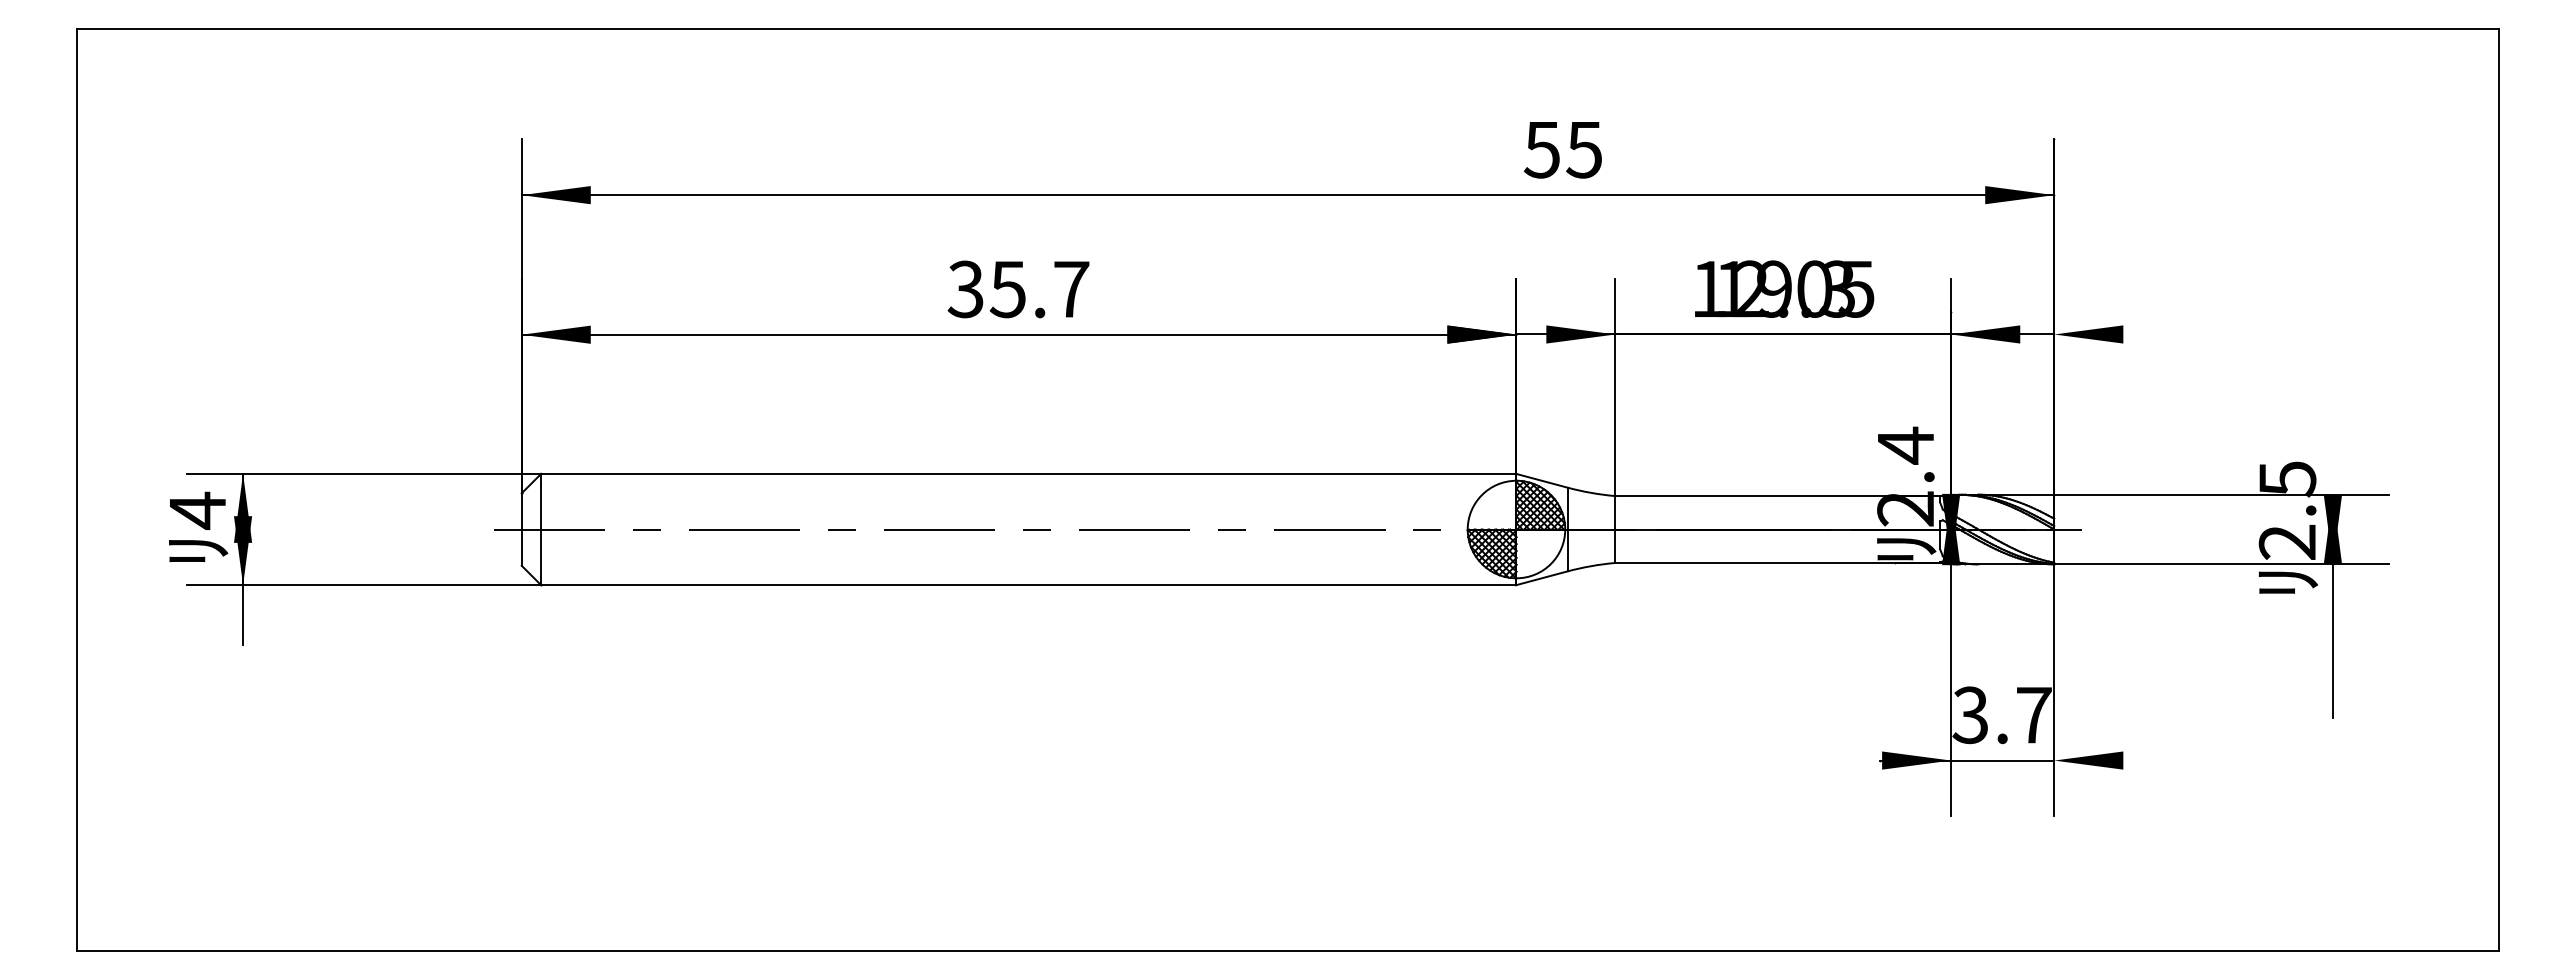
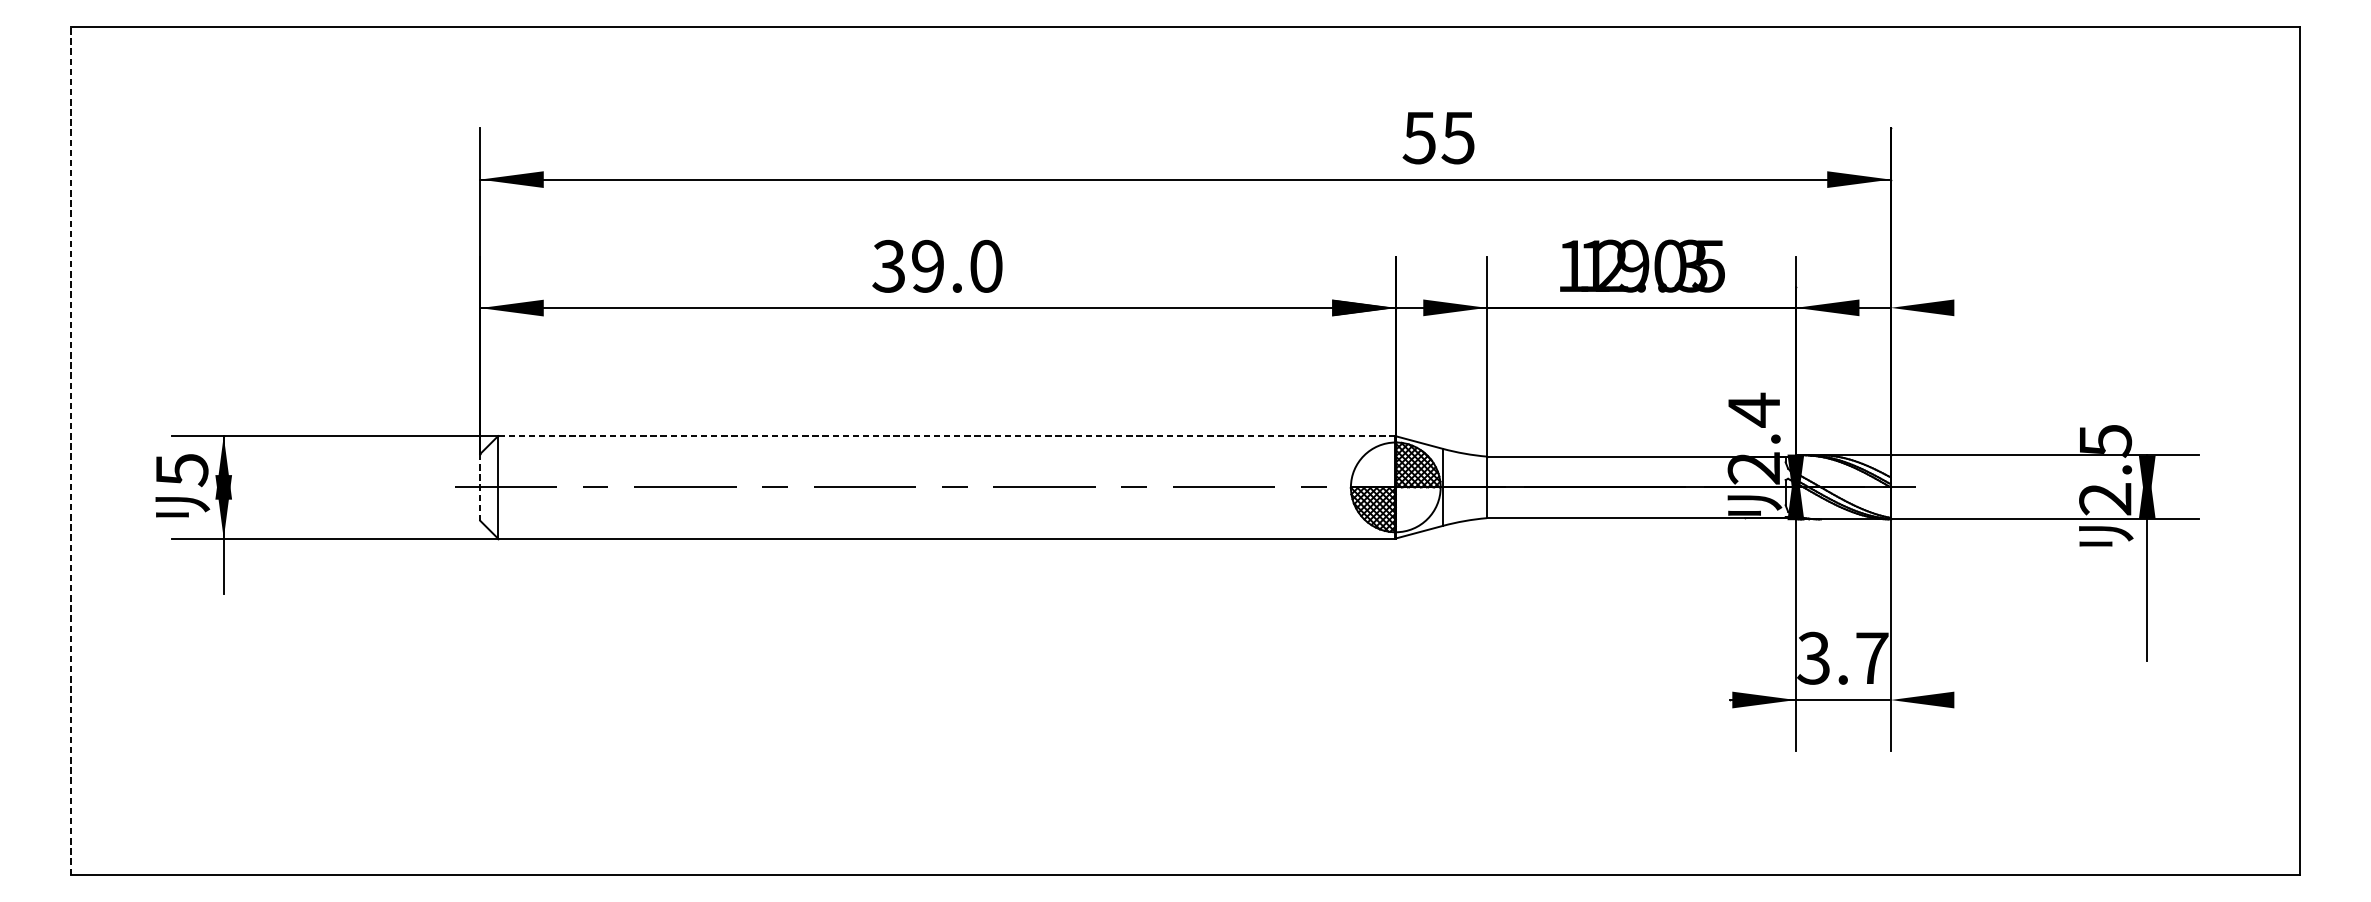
text: (1039, 289) -> (956, 266), 35.7 -> 39.0
line: (1028, 473) -> (946, 435), solid -> dashed
line: (77, 489) -> (71, 450), solid -> dashed
text: (198, 510) -> (182, 469), 4 -> 5
line: (521, 530) -> (480, 488), solid -> dashed

